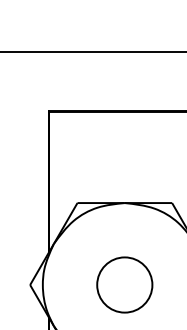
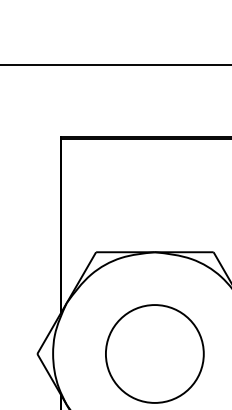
circle: (124, 284) -> (154, 353), size x1.43

